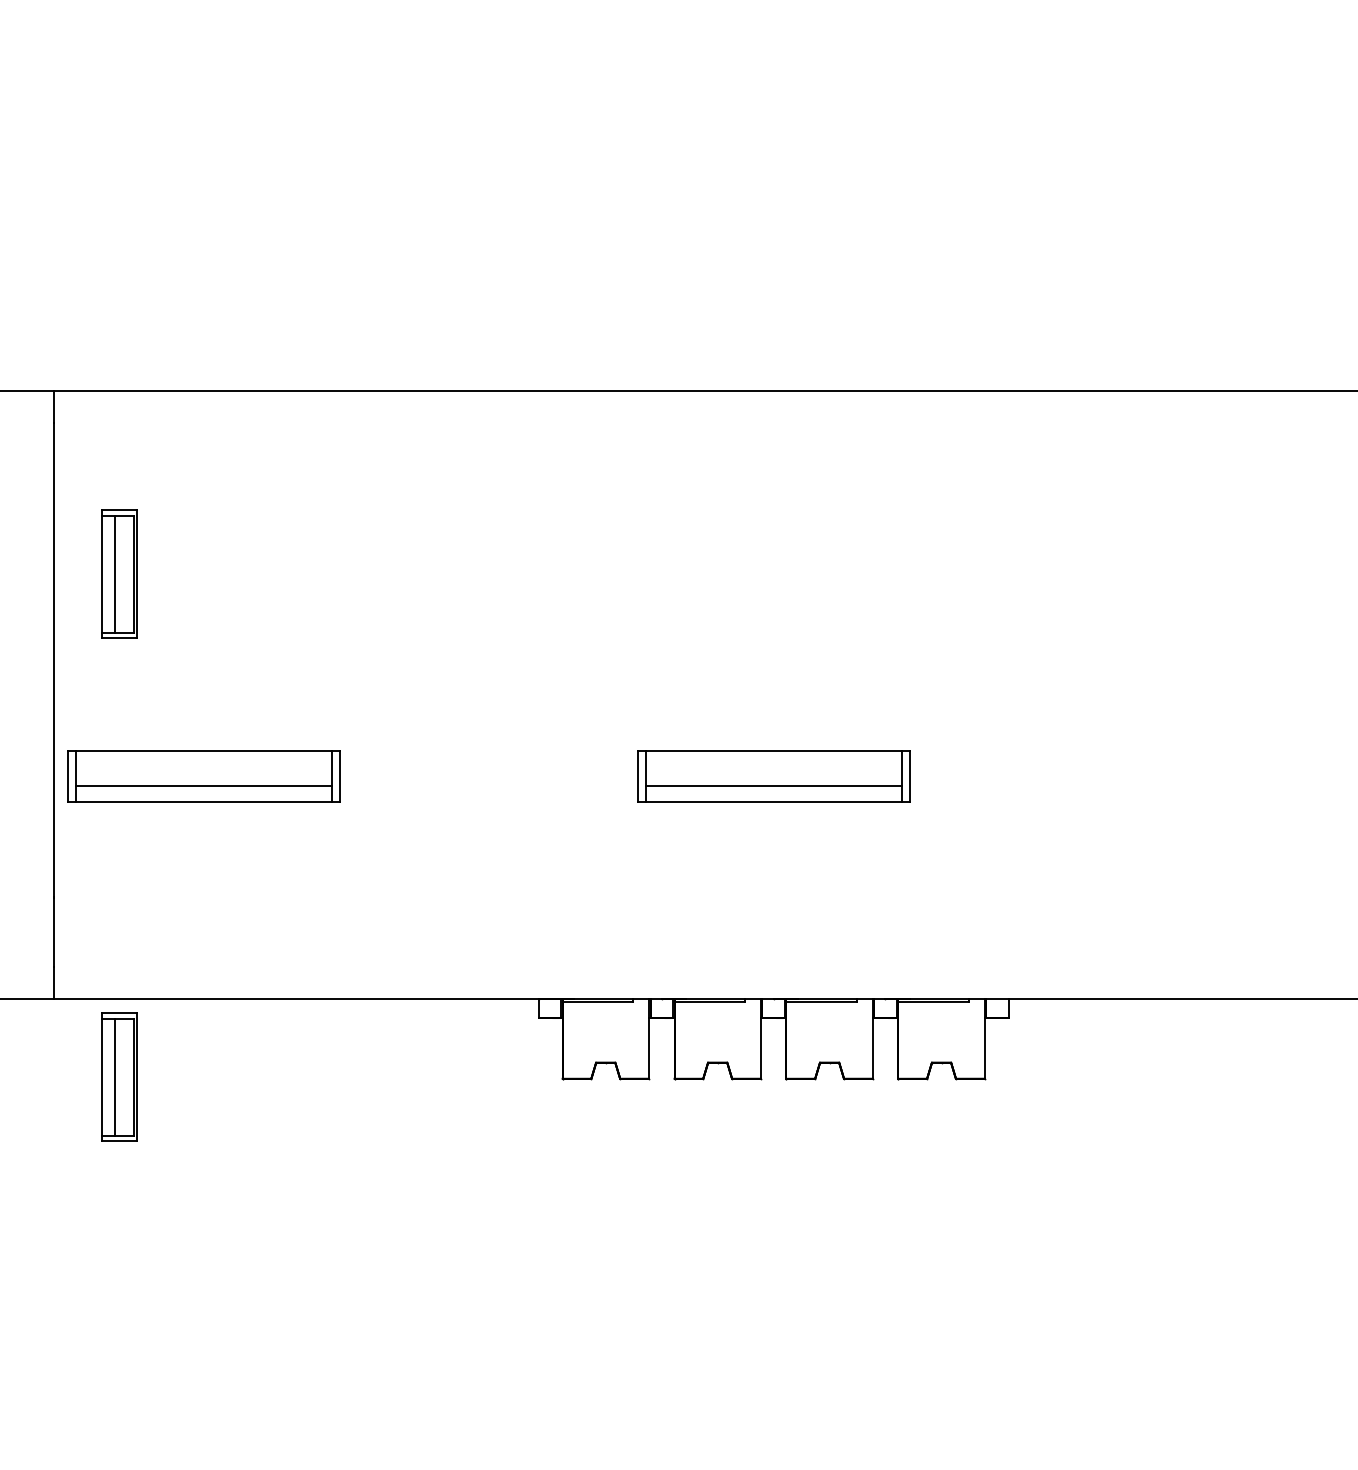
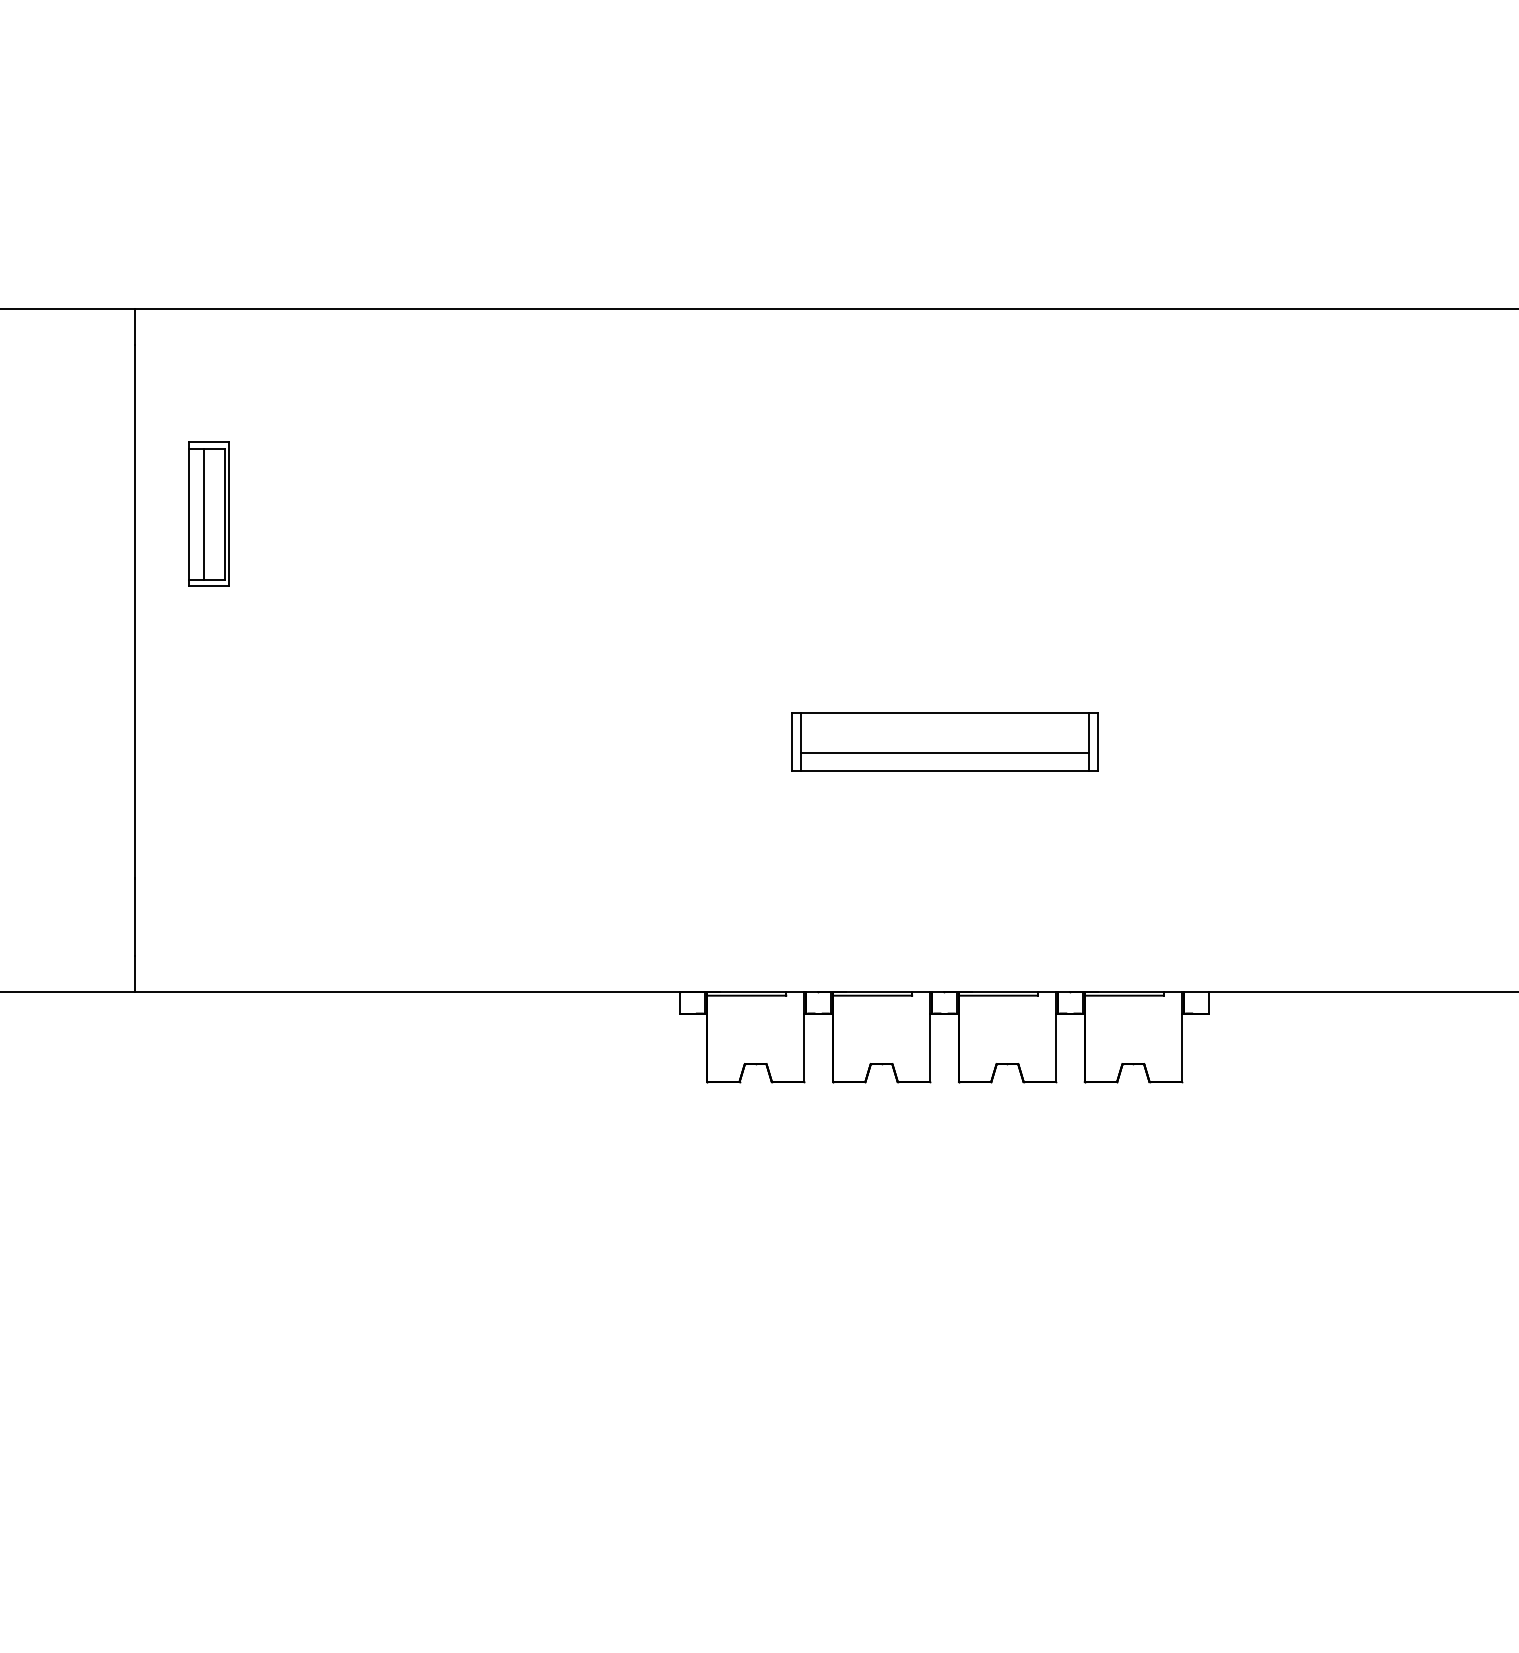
part: (203, 776) -> (303, 742), removed
part: (119, 1076) -> (208, 1079), removed

